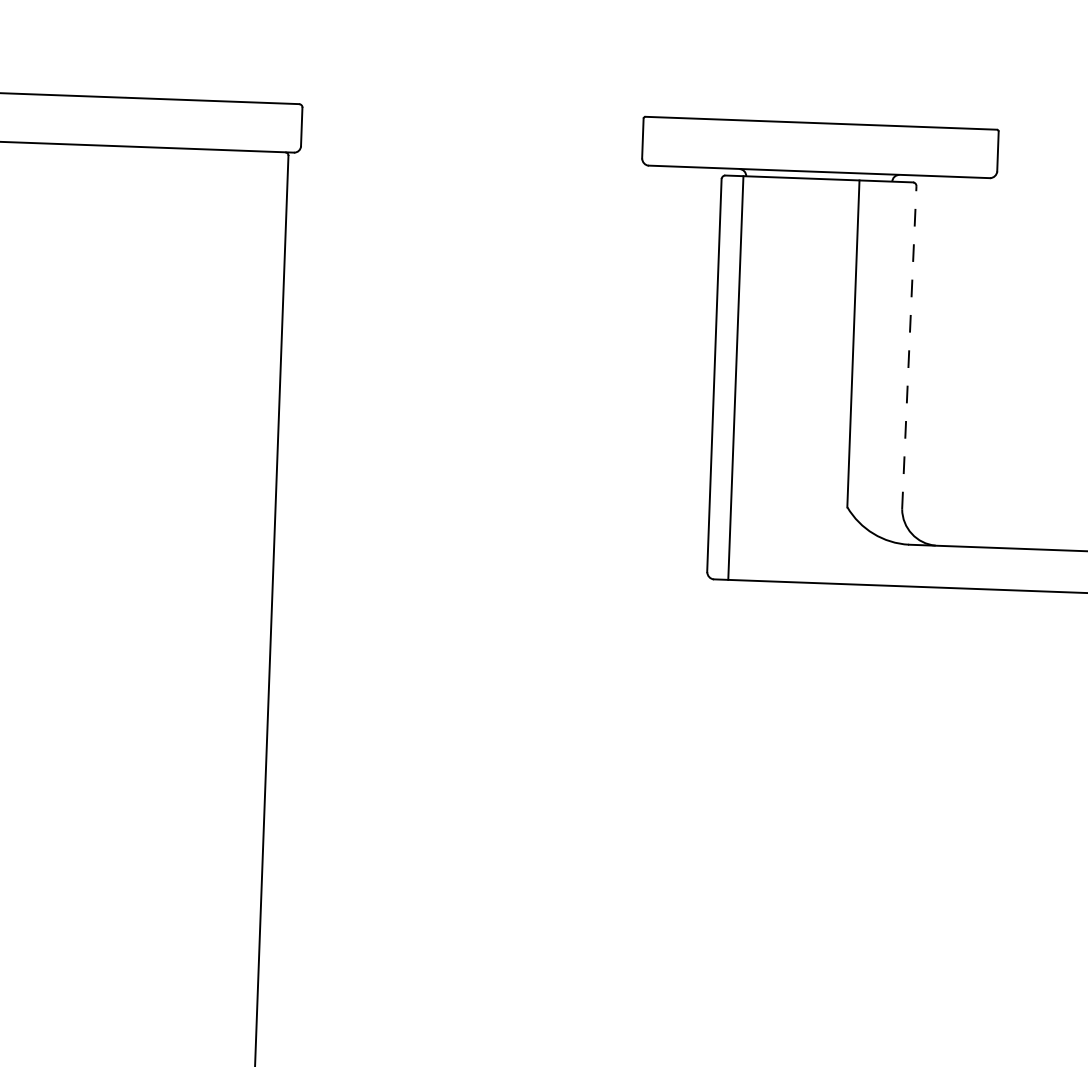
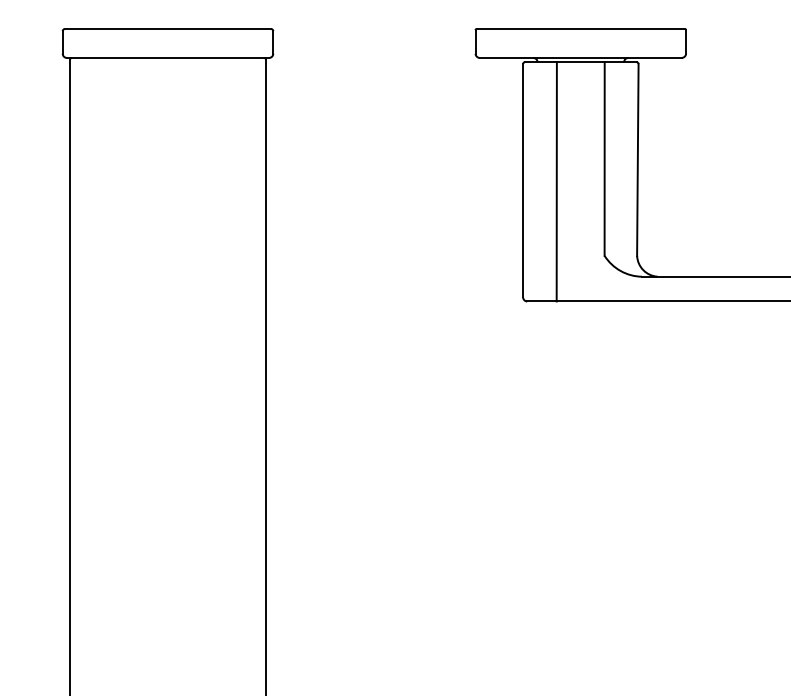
line: (908, 348) -> (637, 160), dashed -> solid
line: (735, 377) -> (556, 181), moved

